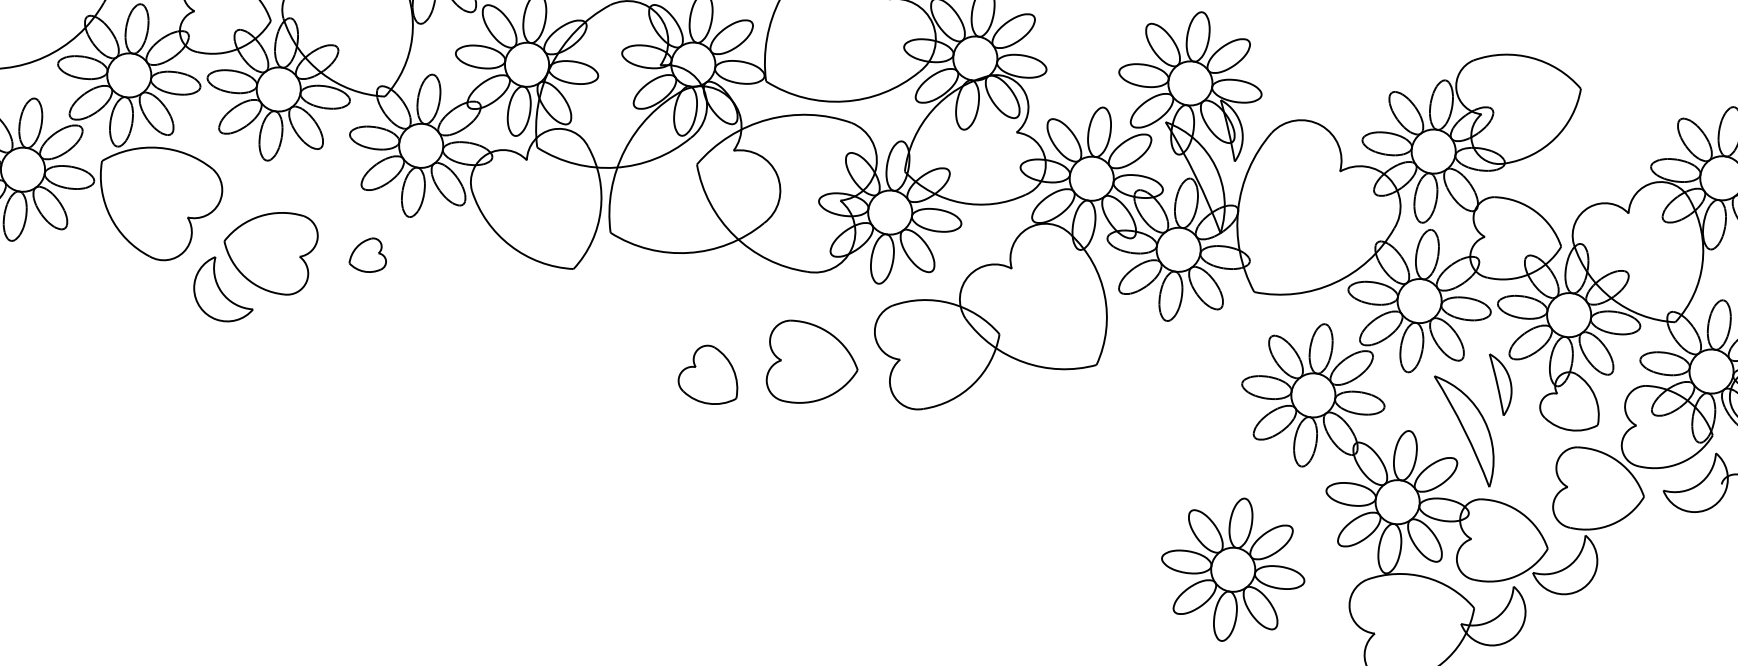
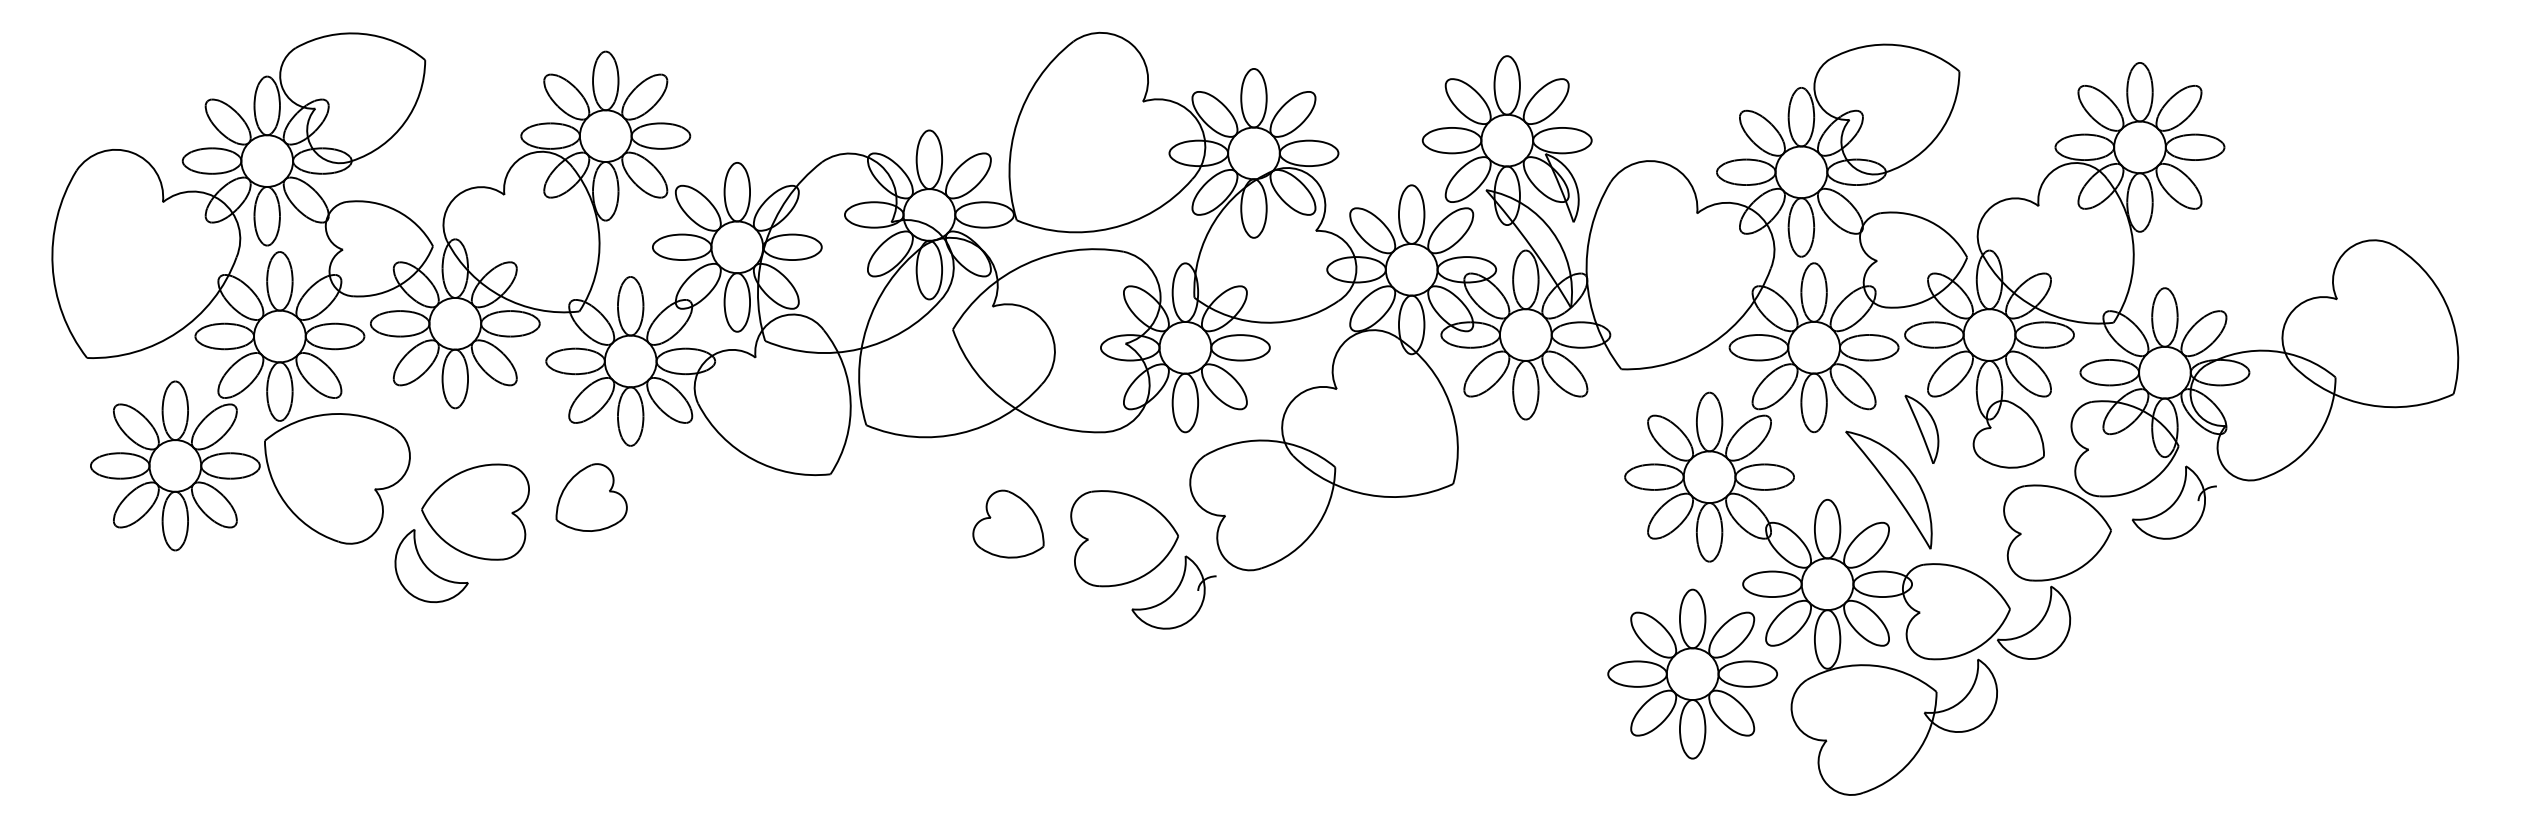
part: (368, 254) -> (591, 497), size x1.67
part: (709, 374) -> (1008, 523), moved
part: (845, 416) -> (1173, 592), added
part: (1233, 569) -> (1692, 673), moved

